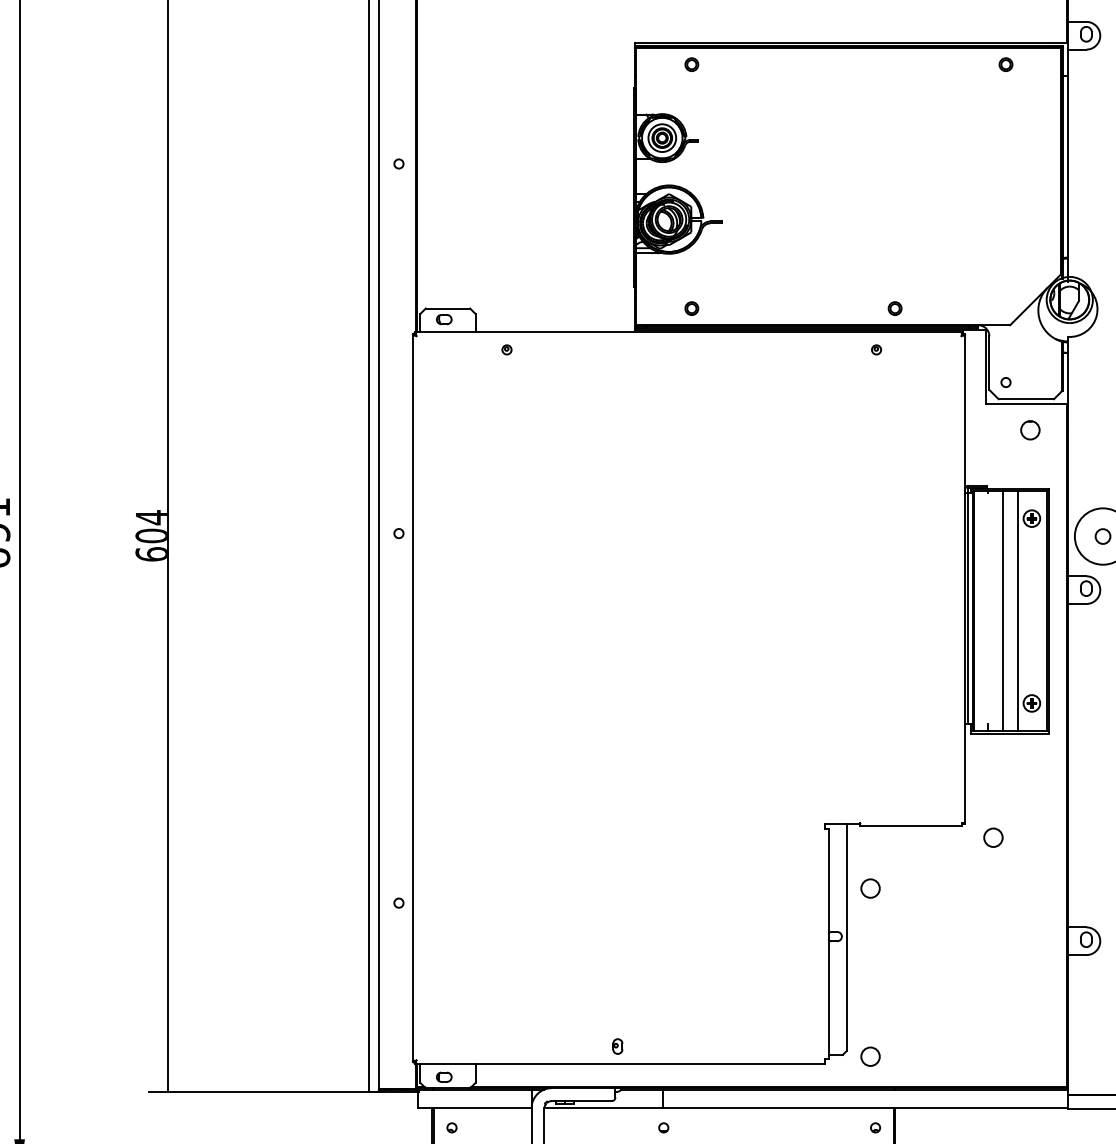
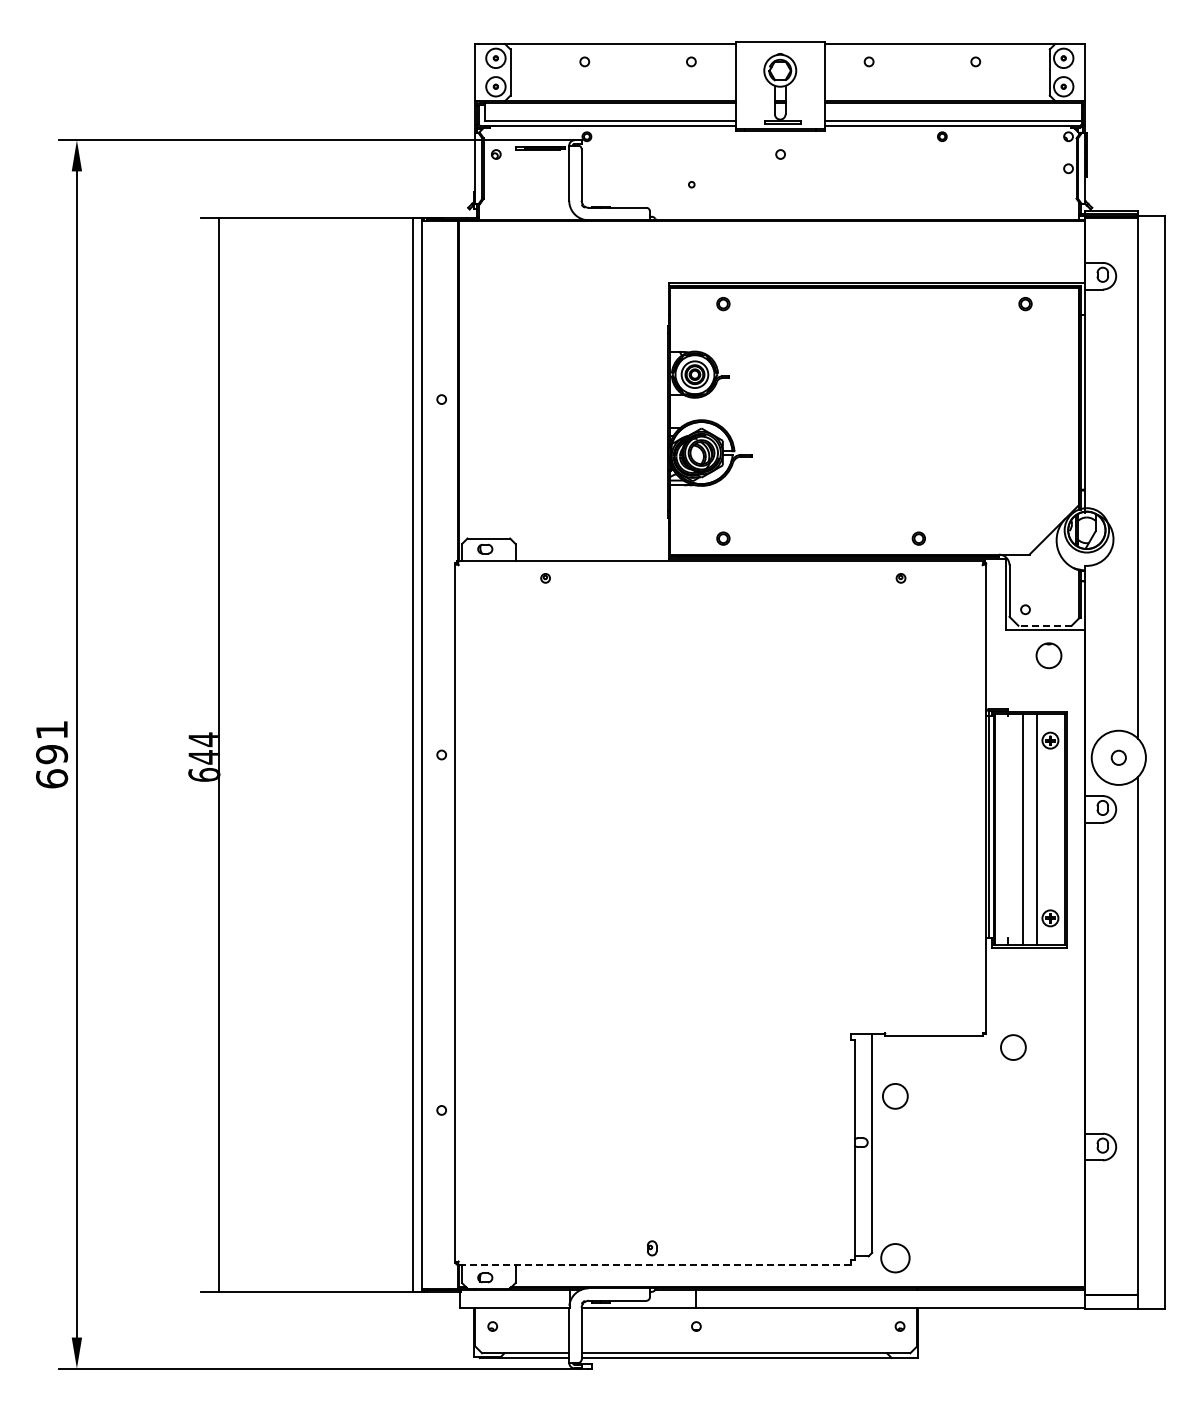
line: (1026, 398) -> (1045, 625), solid -> dashed
part: (1029, 430) -> (1048, 655), size x1.4
text: (152, 536) -> (204, 757), 604 -> 644
circle: (993, 837) -> (1013, 1047), size x1.4
circle: (869, 888) -> (894, 1096), size x1.4
circle: (869, 1056) -> (894, 1257), size x1.6
line: (619, 1064) -> (653, 1265), solid -> dashed

